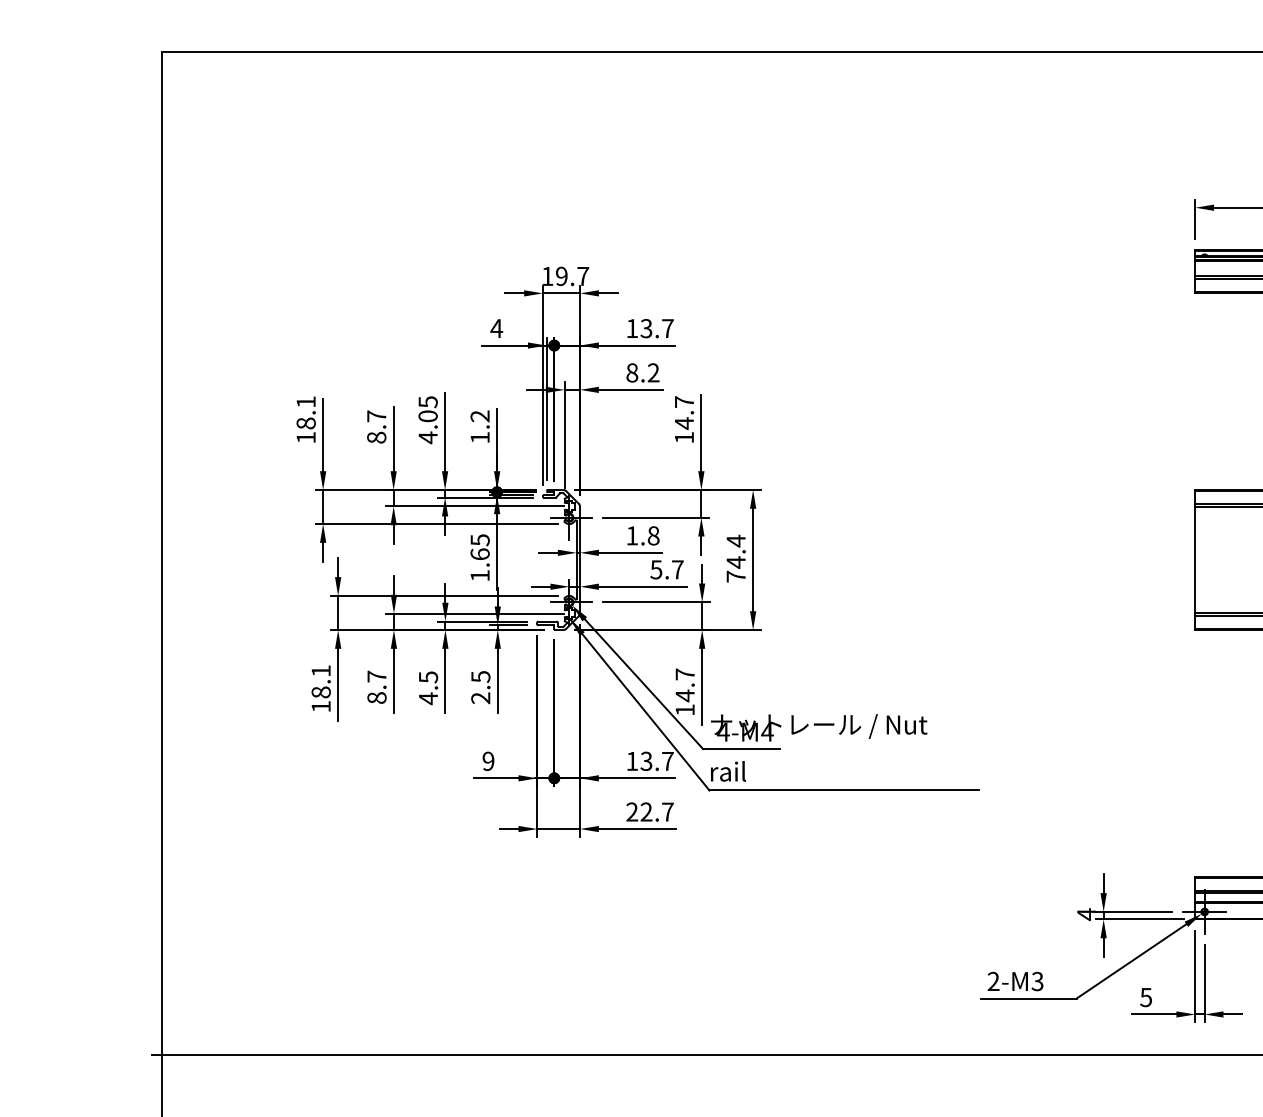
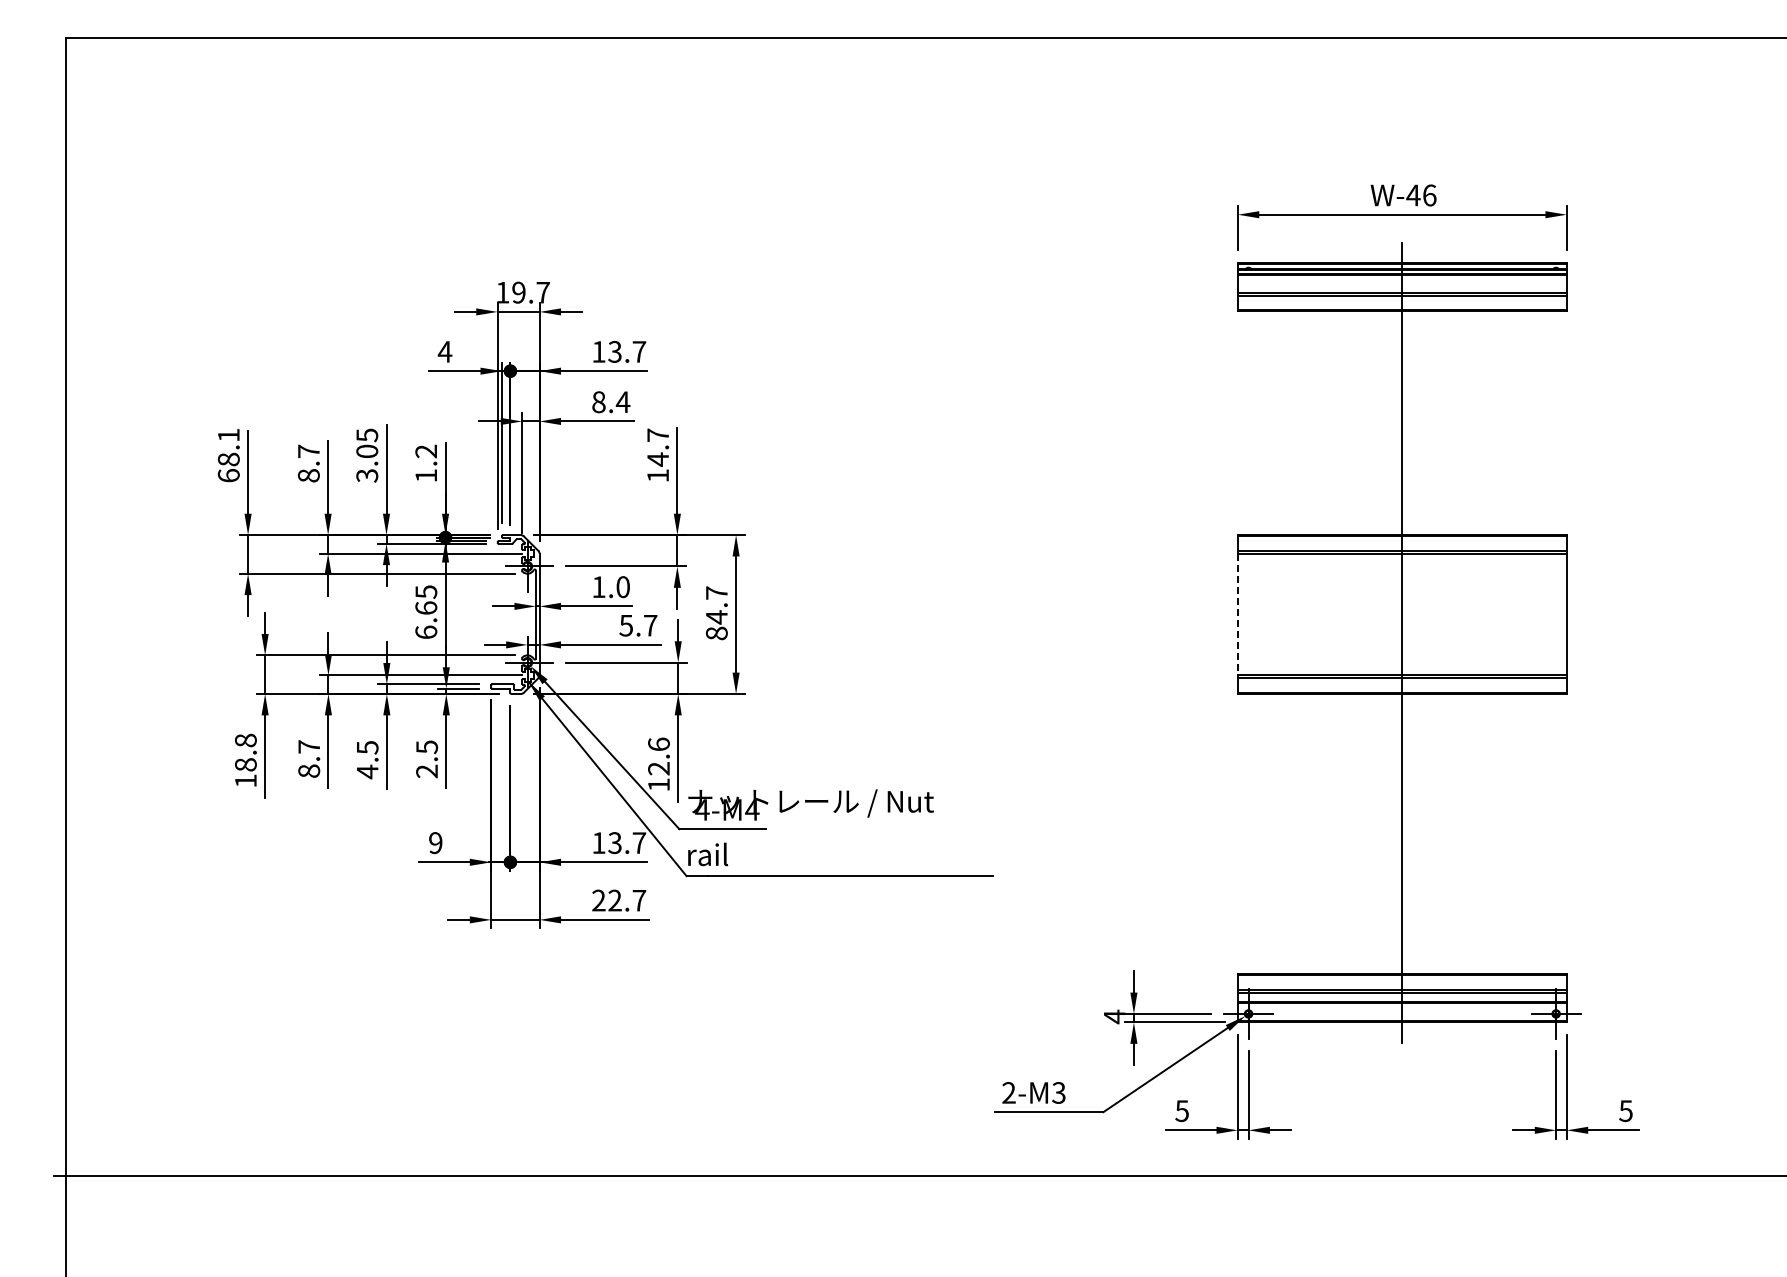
text: (653, 372) -> (622, 401), 8.2 -> 8.4
text: (305, 437) -> (228, 475), 18.1 -> 68.1
text: (428, 437) -> (367, 475), 4.05 -> 3.05
text: (653, 535) -> (622, 586), 1.8 -> 1.0
text: (735, 558) -> (716, 612), 74.4 -> 84.7
line: (1194, 559) -> (1237, 614), solid -> dashed
text: (480, 574) -> (426, 631), 1.65 -> 6.65
text: (320, 670) -> (245, 740), 18.1 -> 18.8
text: (684, 685) -> (658, 756), 14.7 -> 12.6

